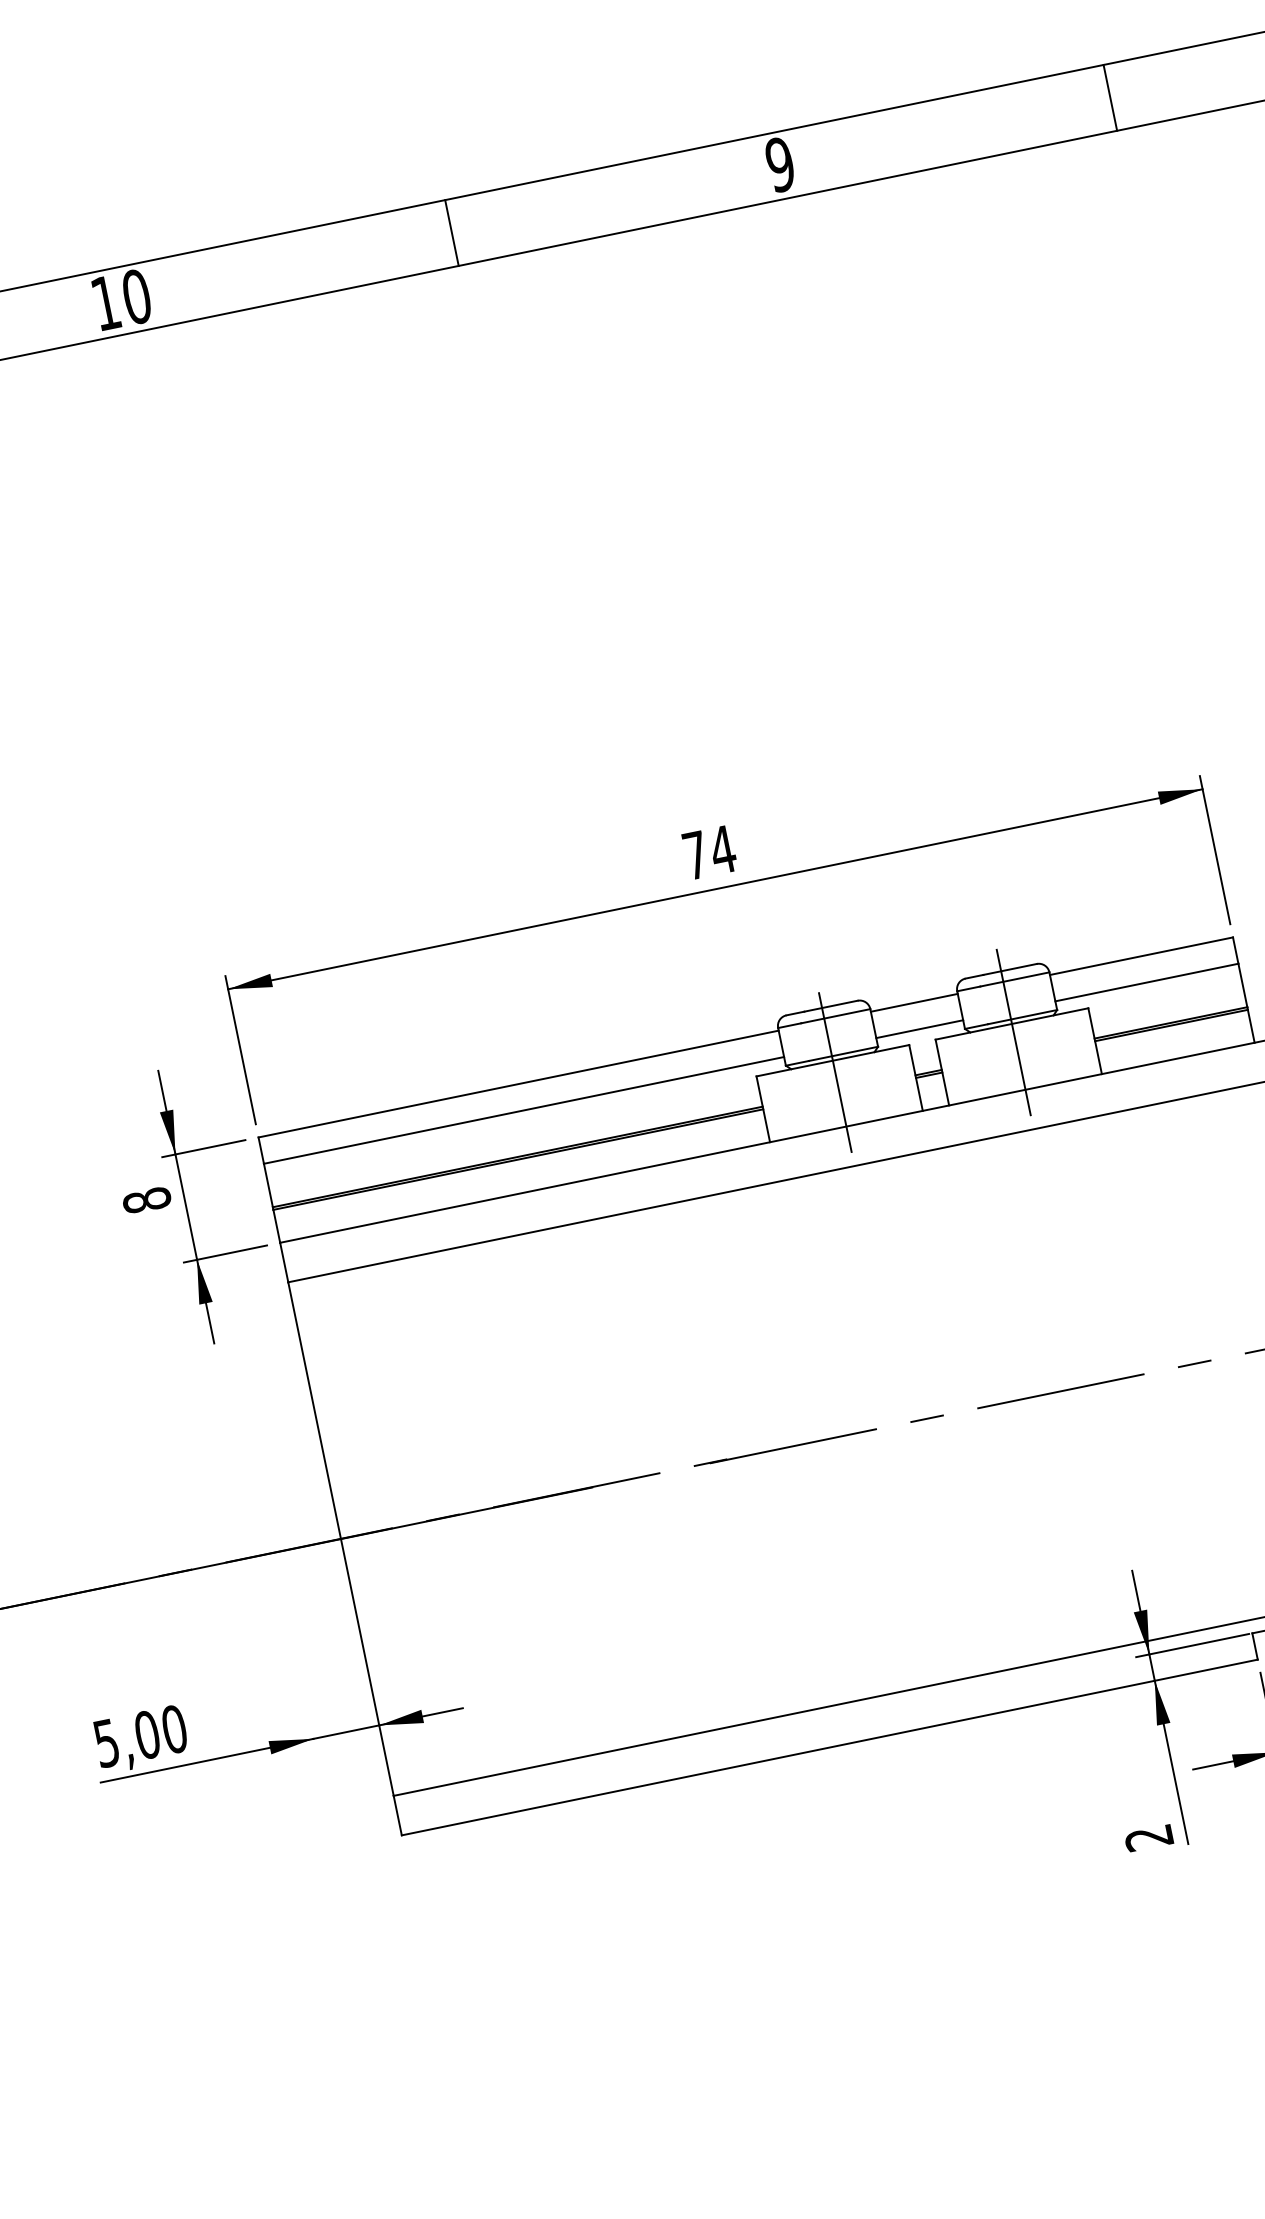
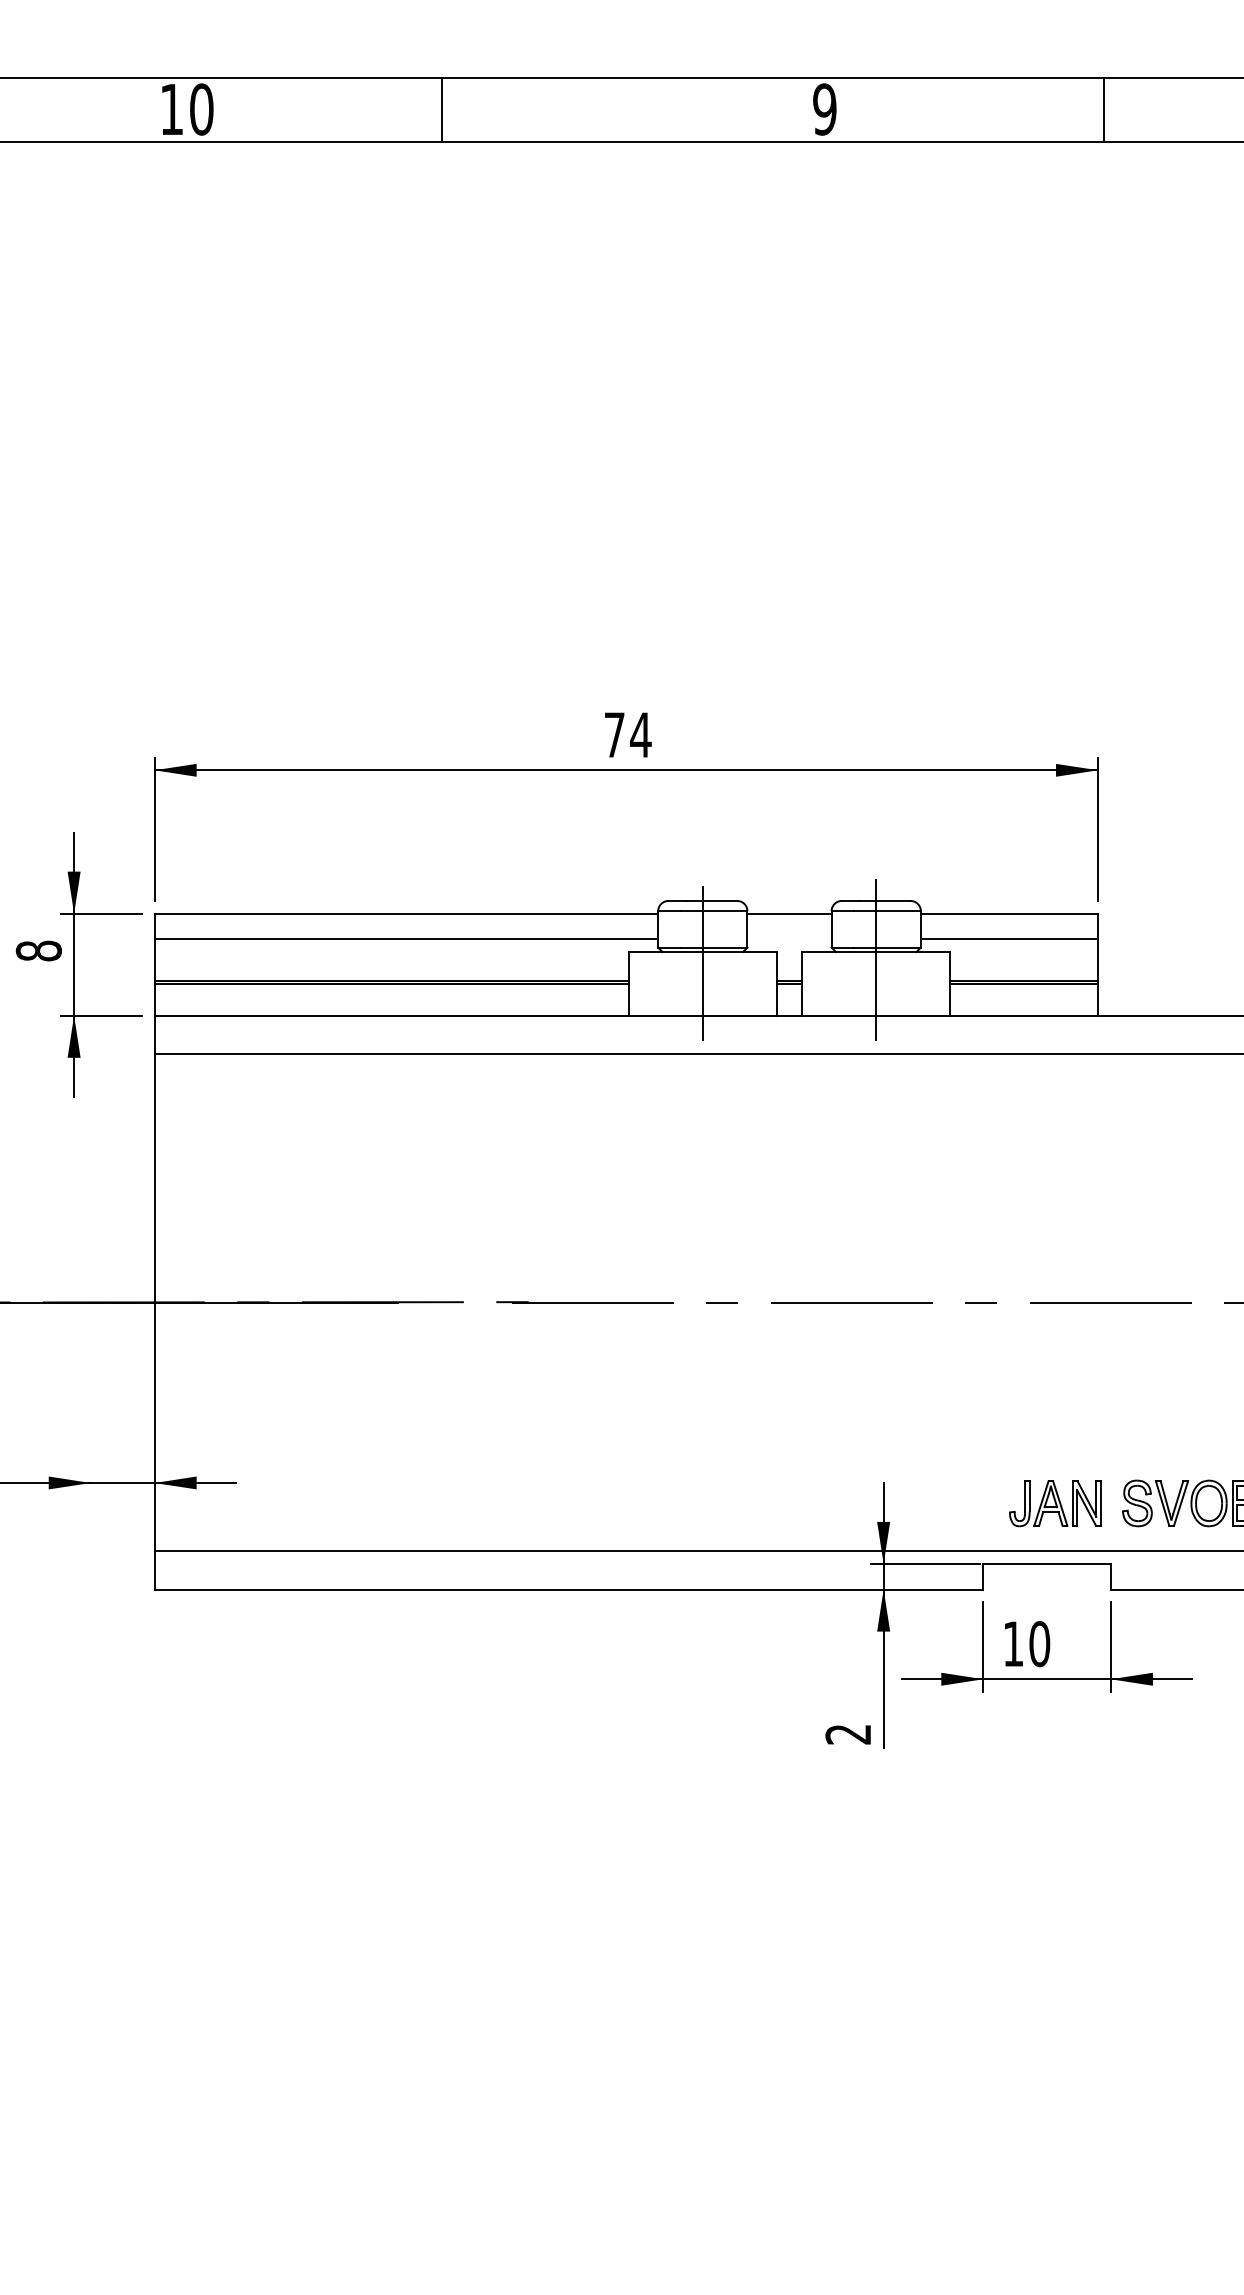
line: (1110, 98) -> (1104, 110), moved
line: (451, 233) -> (441, 110), moved
line: (919, 1029) -> (789, 939), removed

